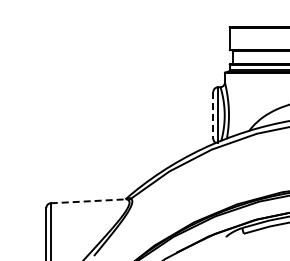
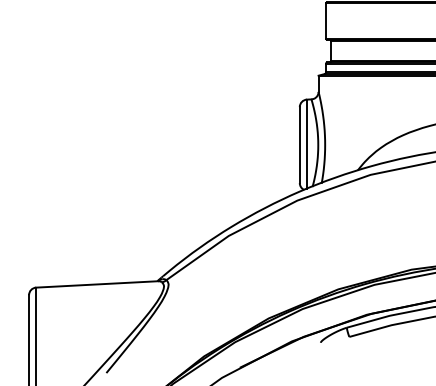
line: (213, 115) -> (300, 145), dashed -> solid
line: (88, 201) -> (97, 284), dashed -> solid

